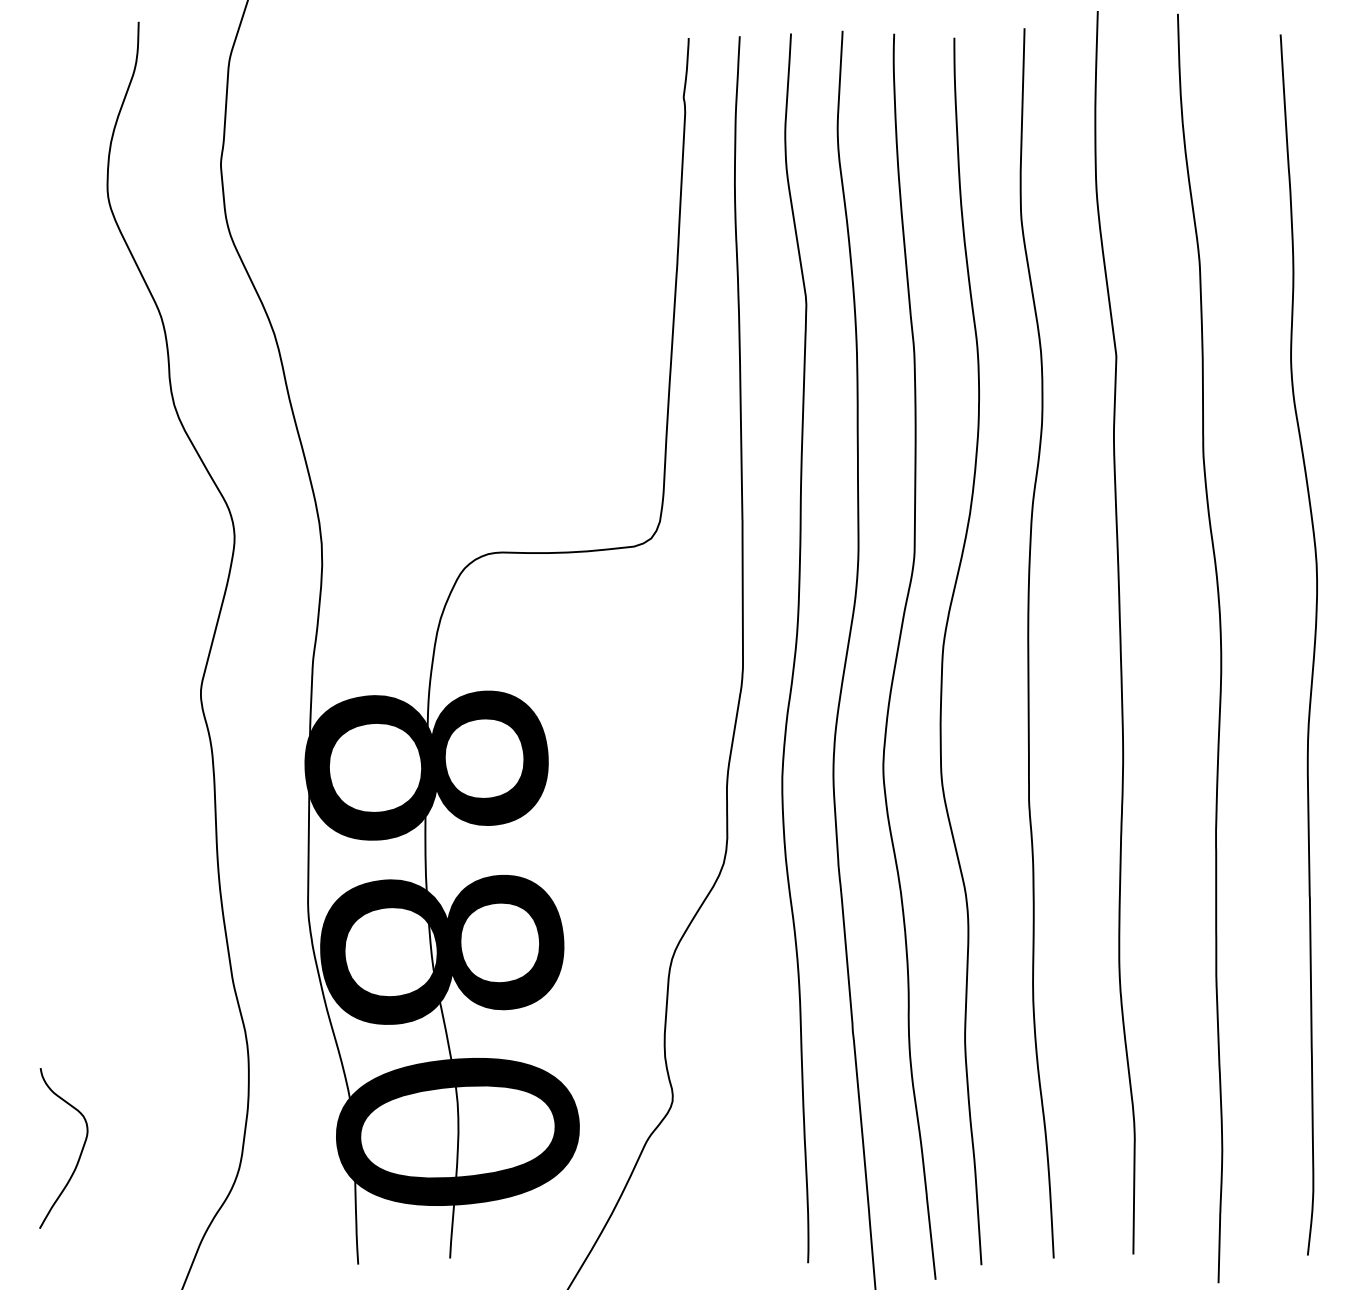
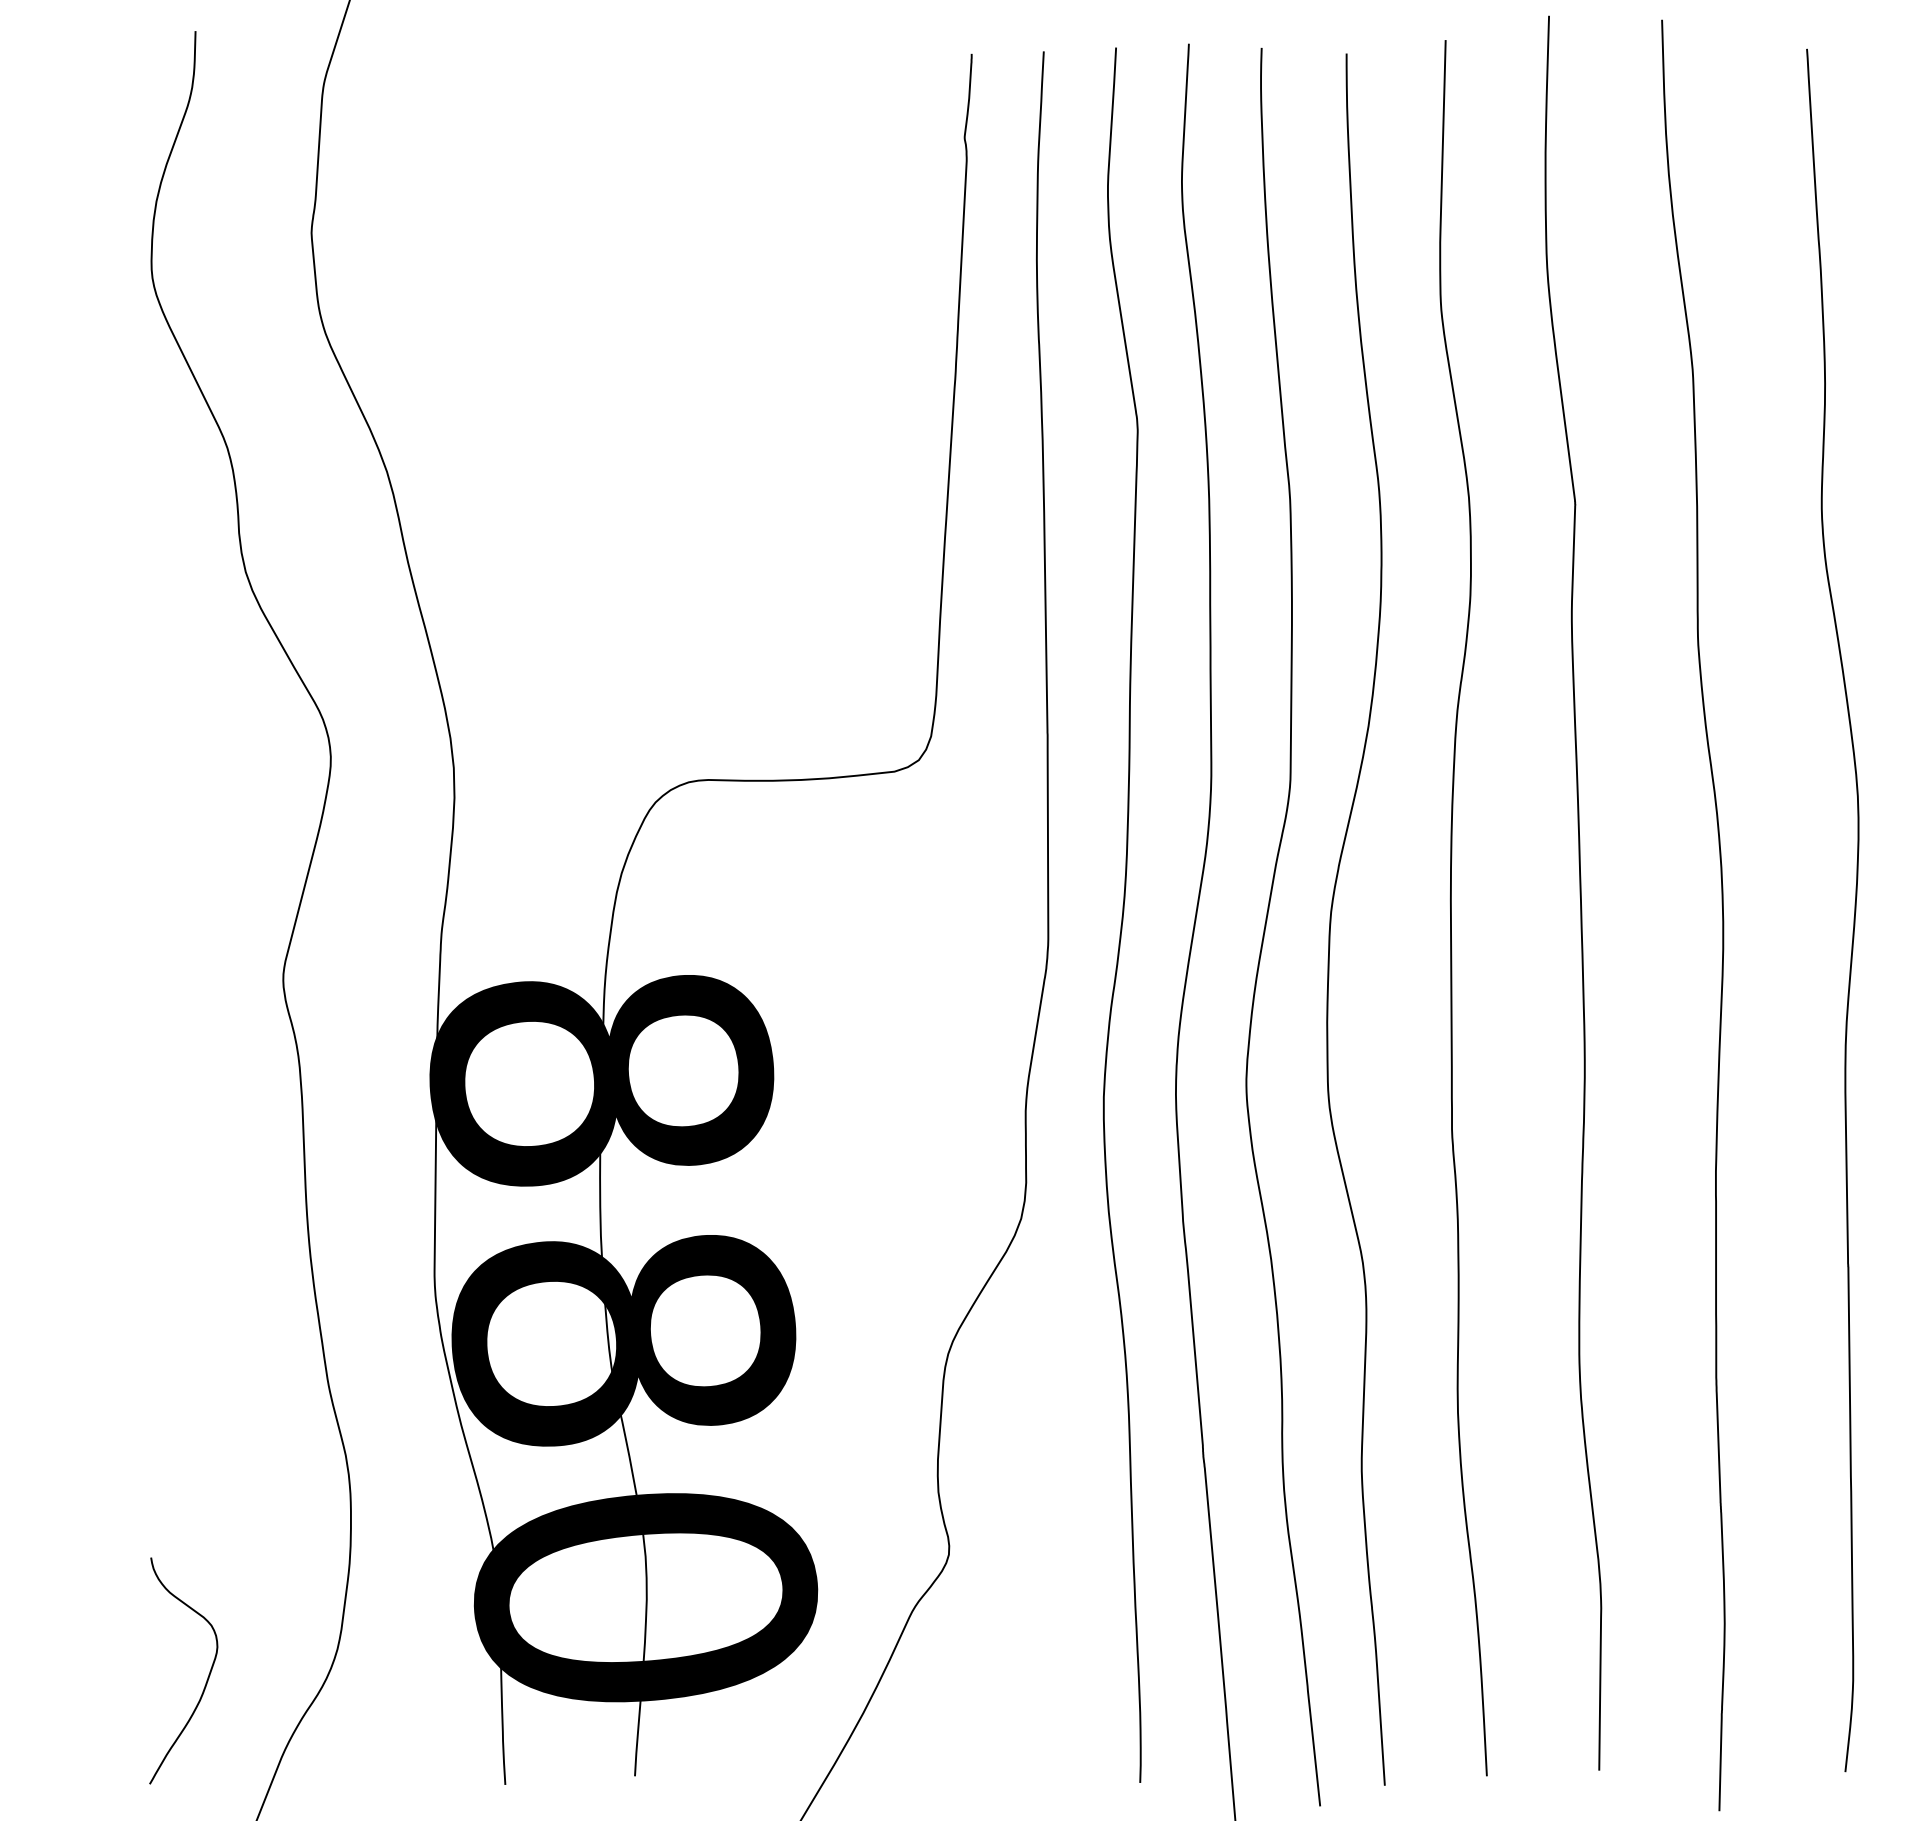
curve: (80, 1153) -> (207, 1677), moved

